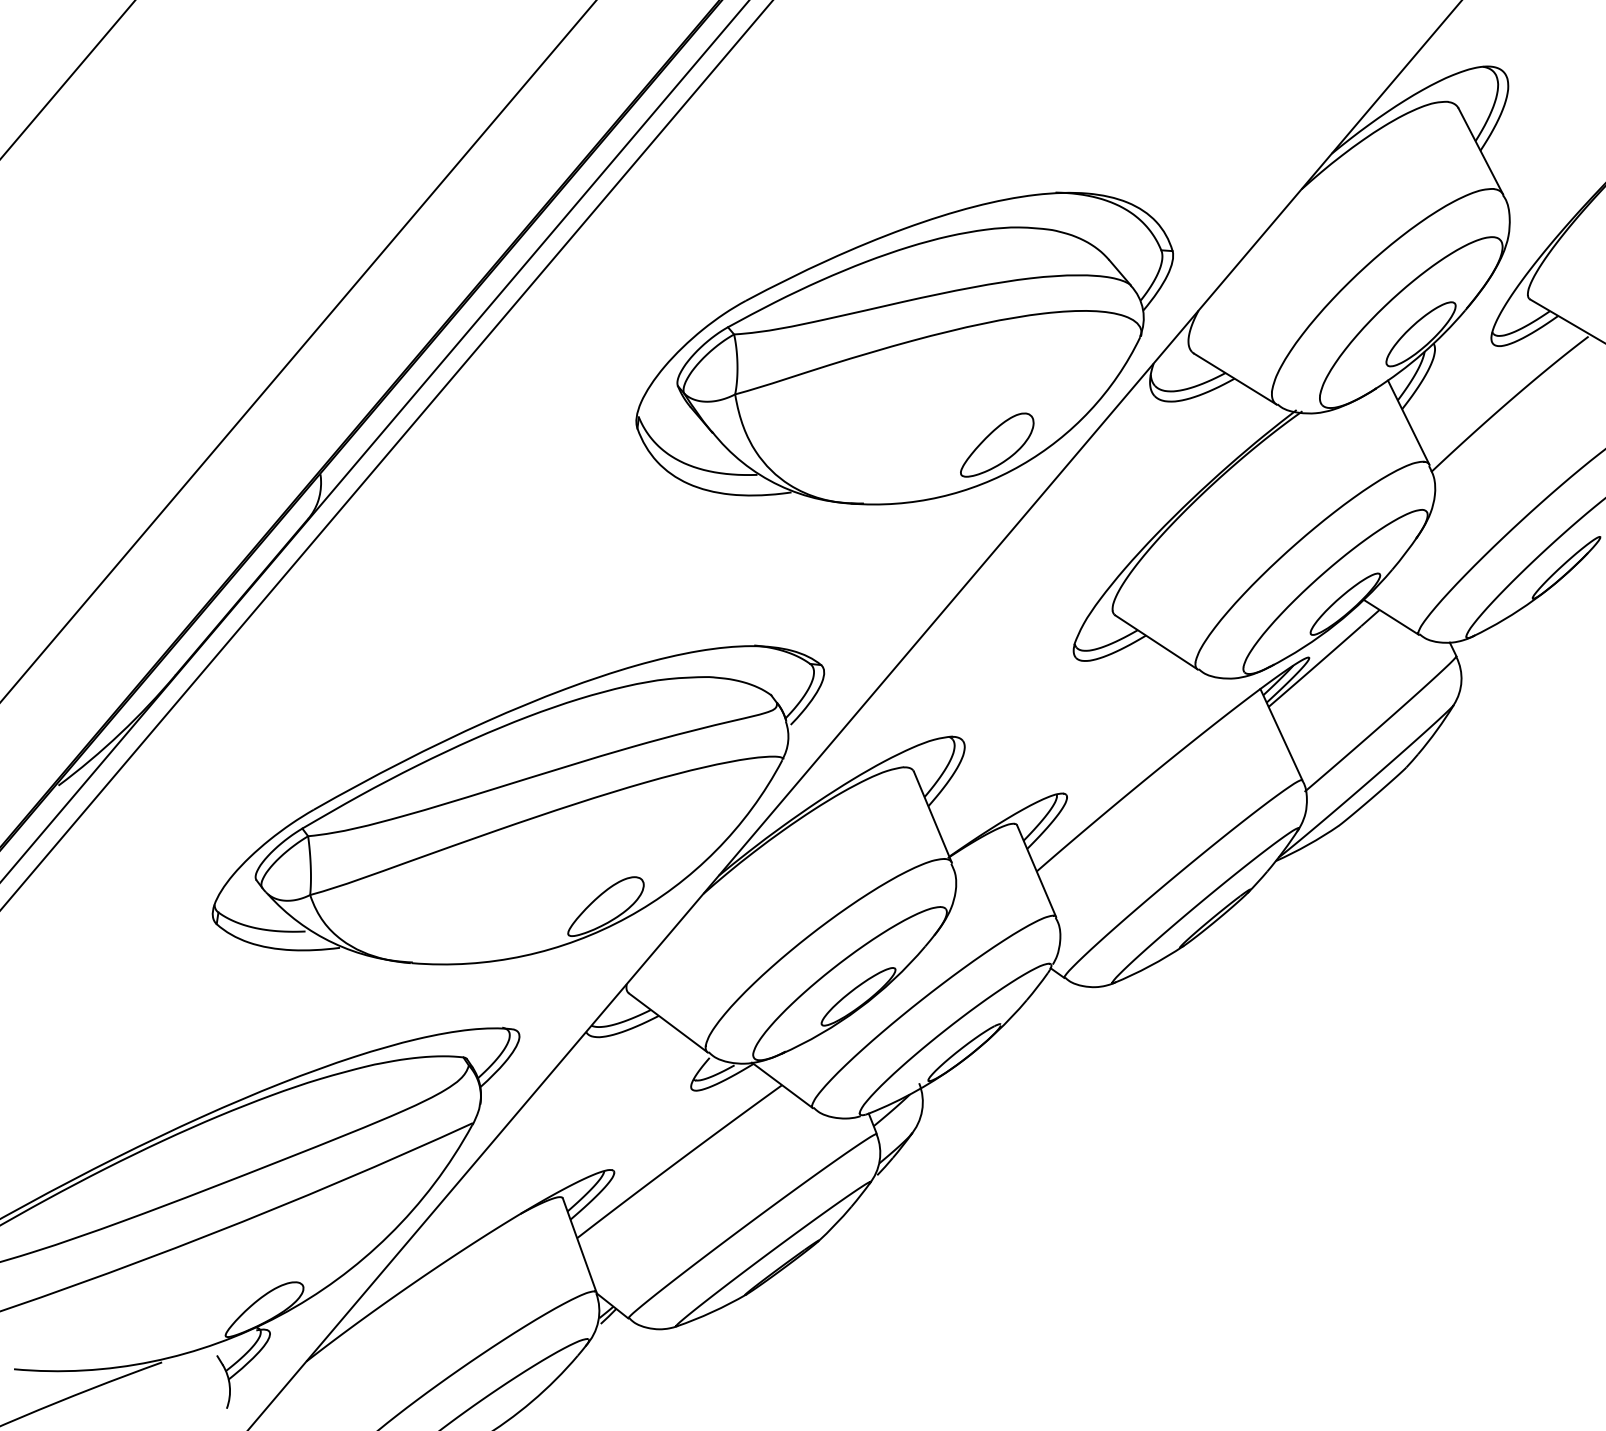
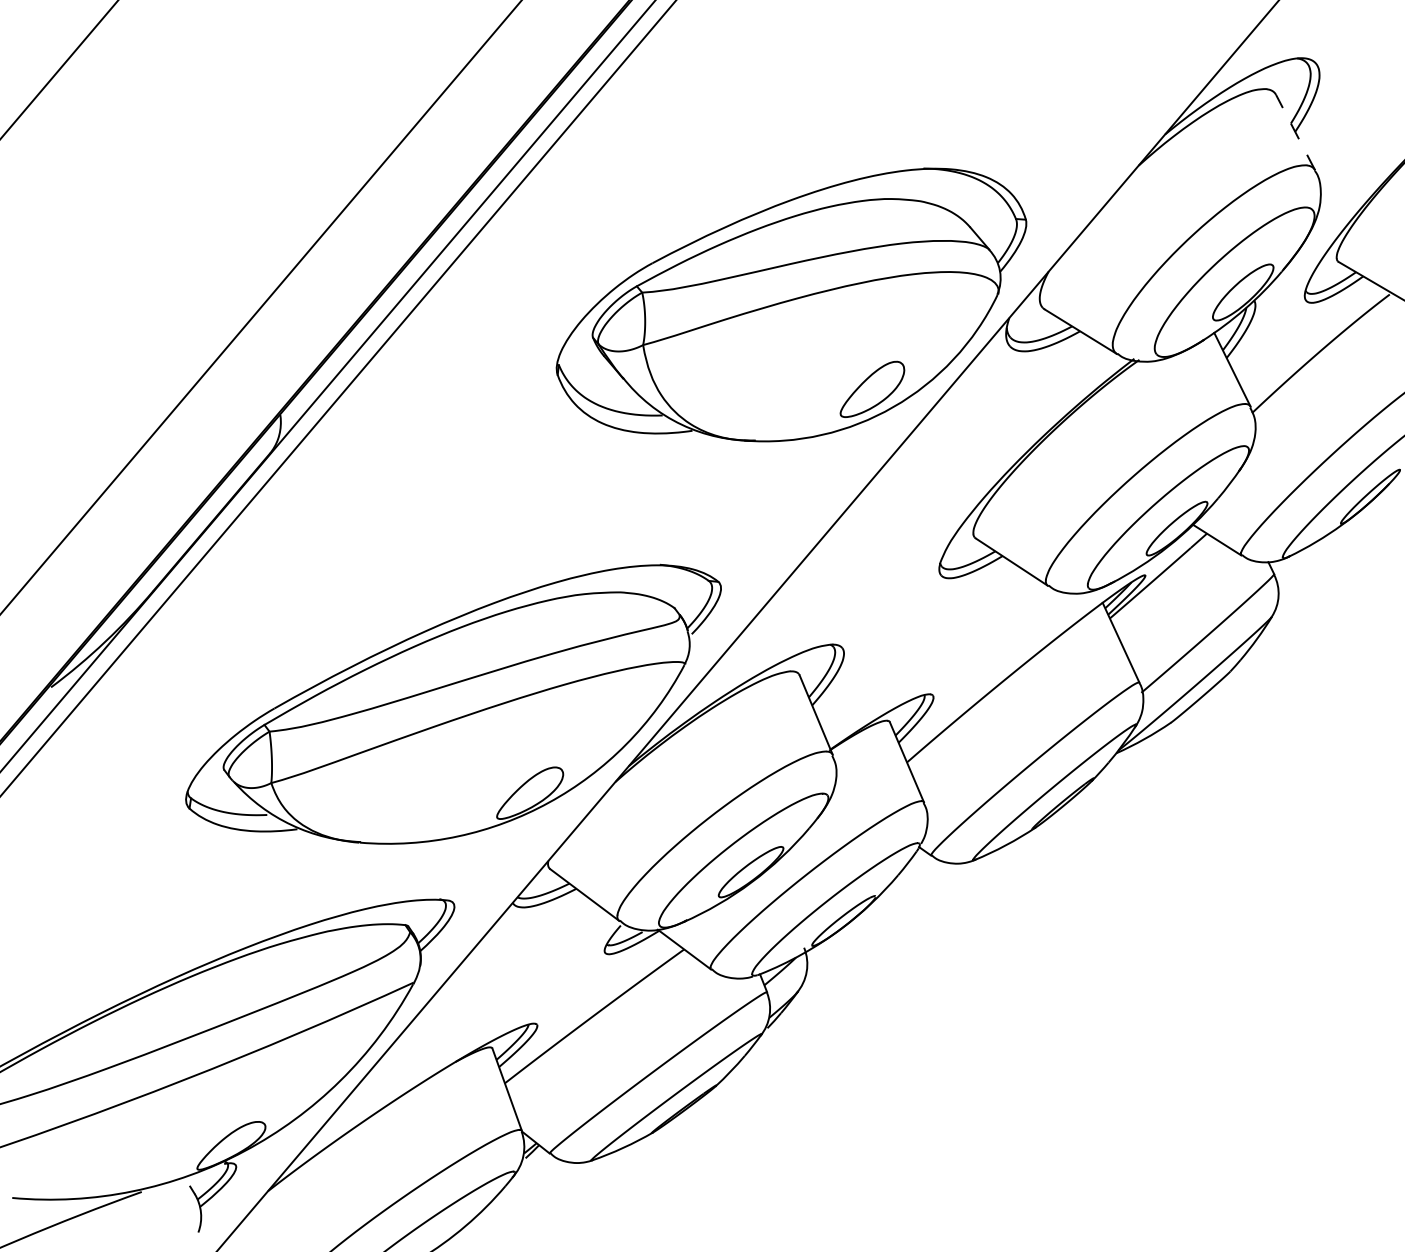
line: (1480, 151) -> (1295, 132), solid -> dashed

